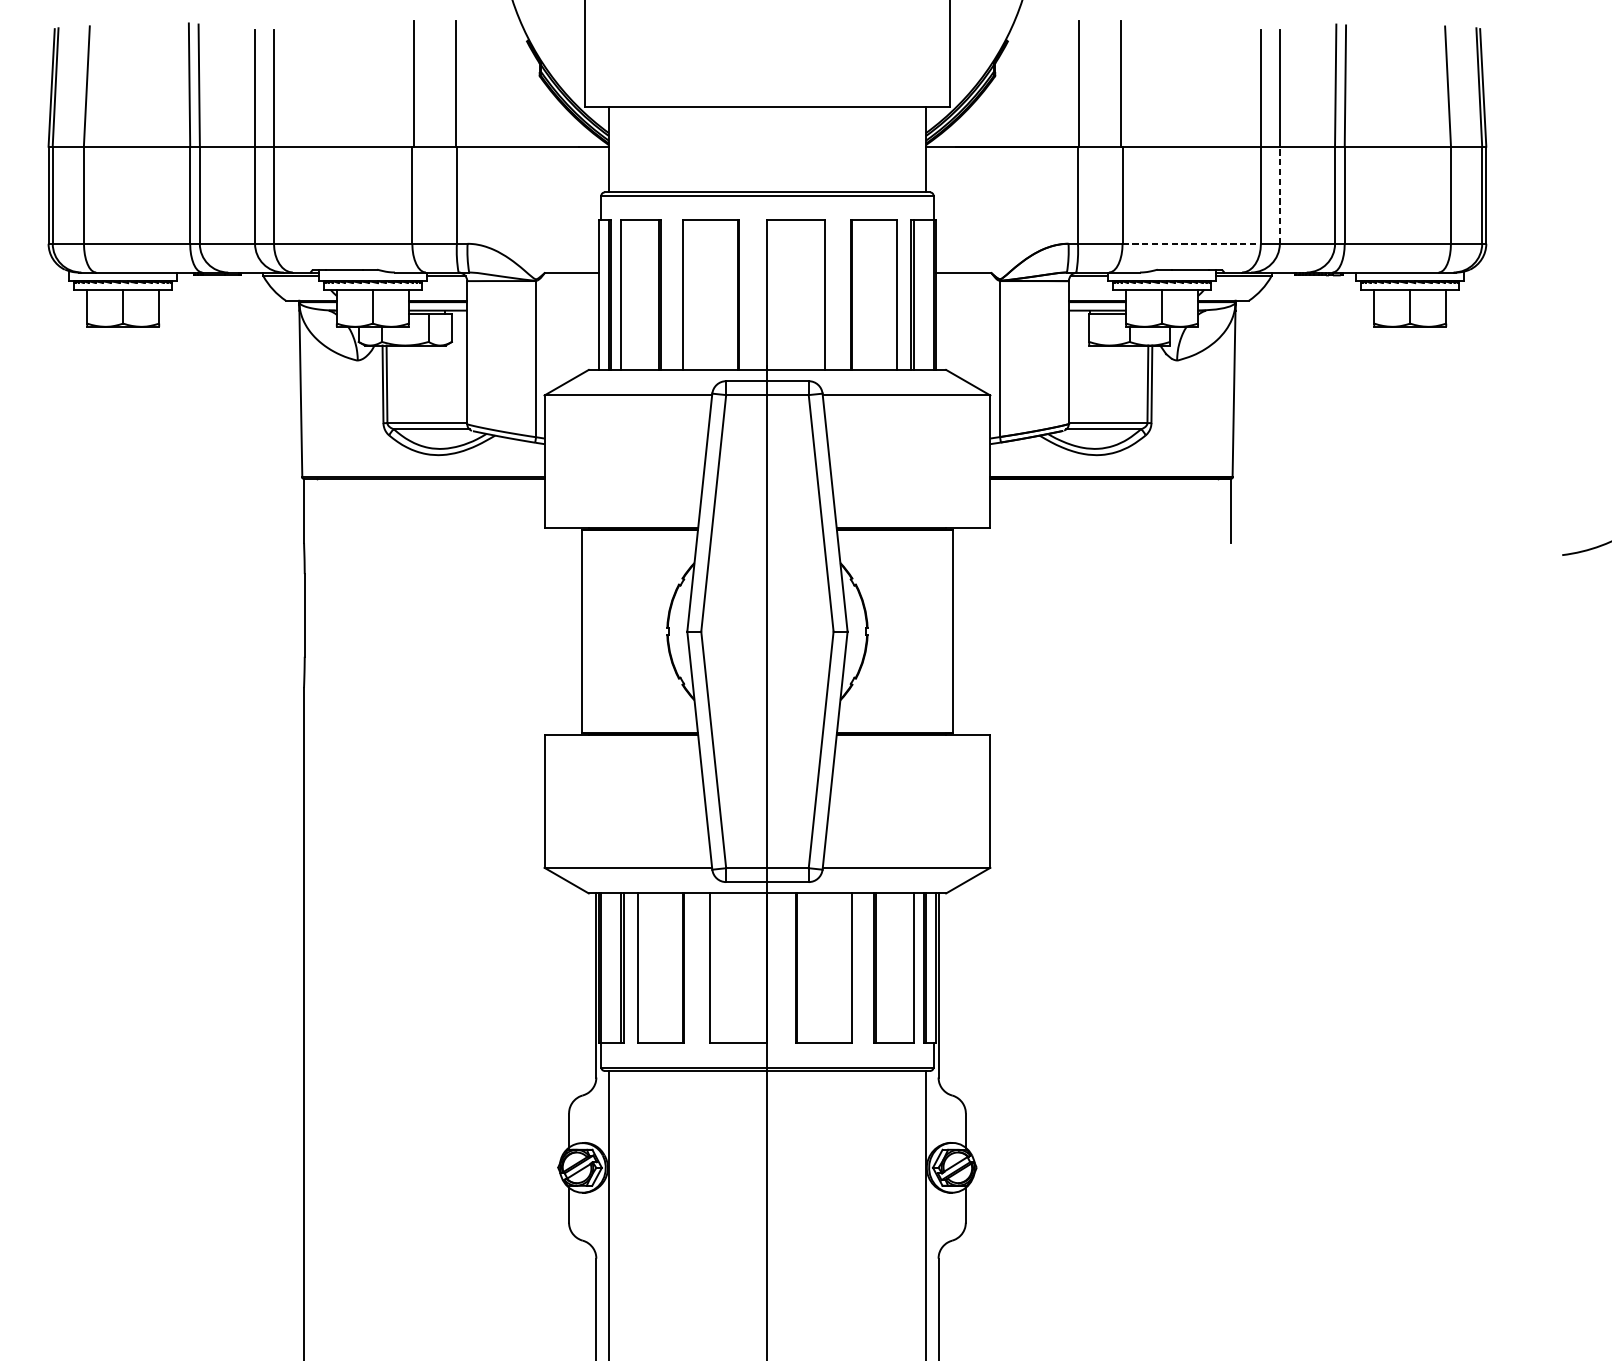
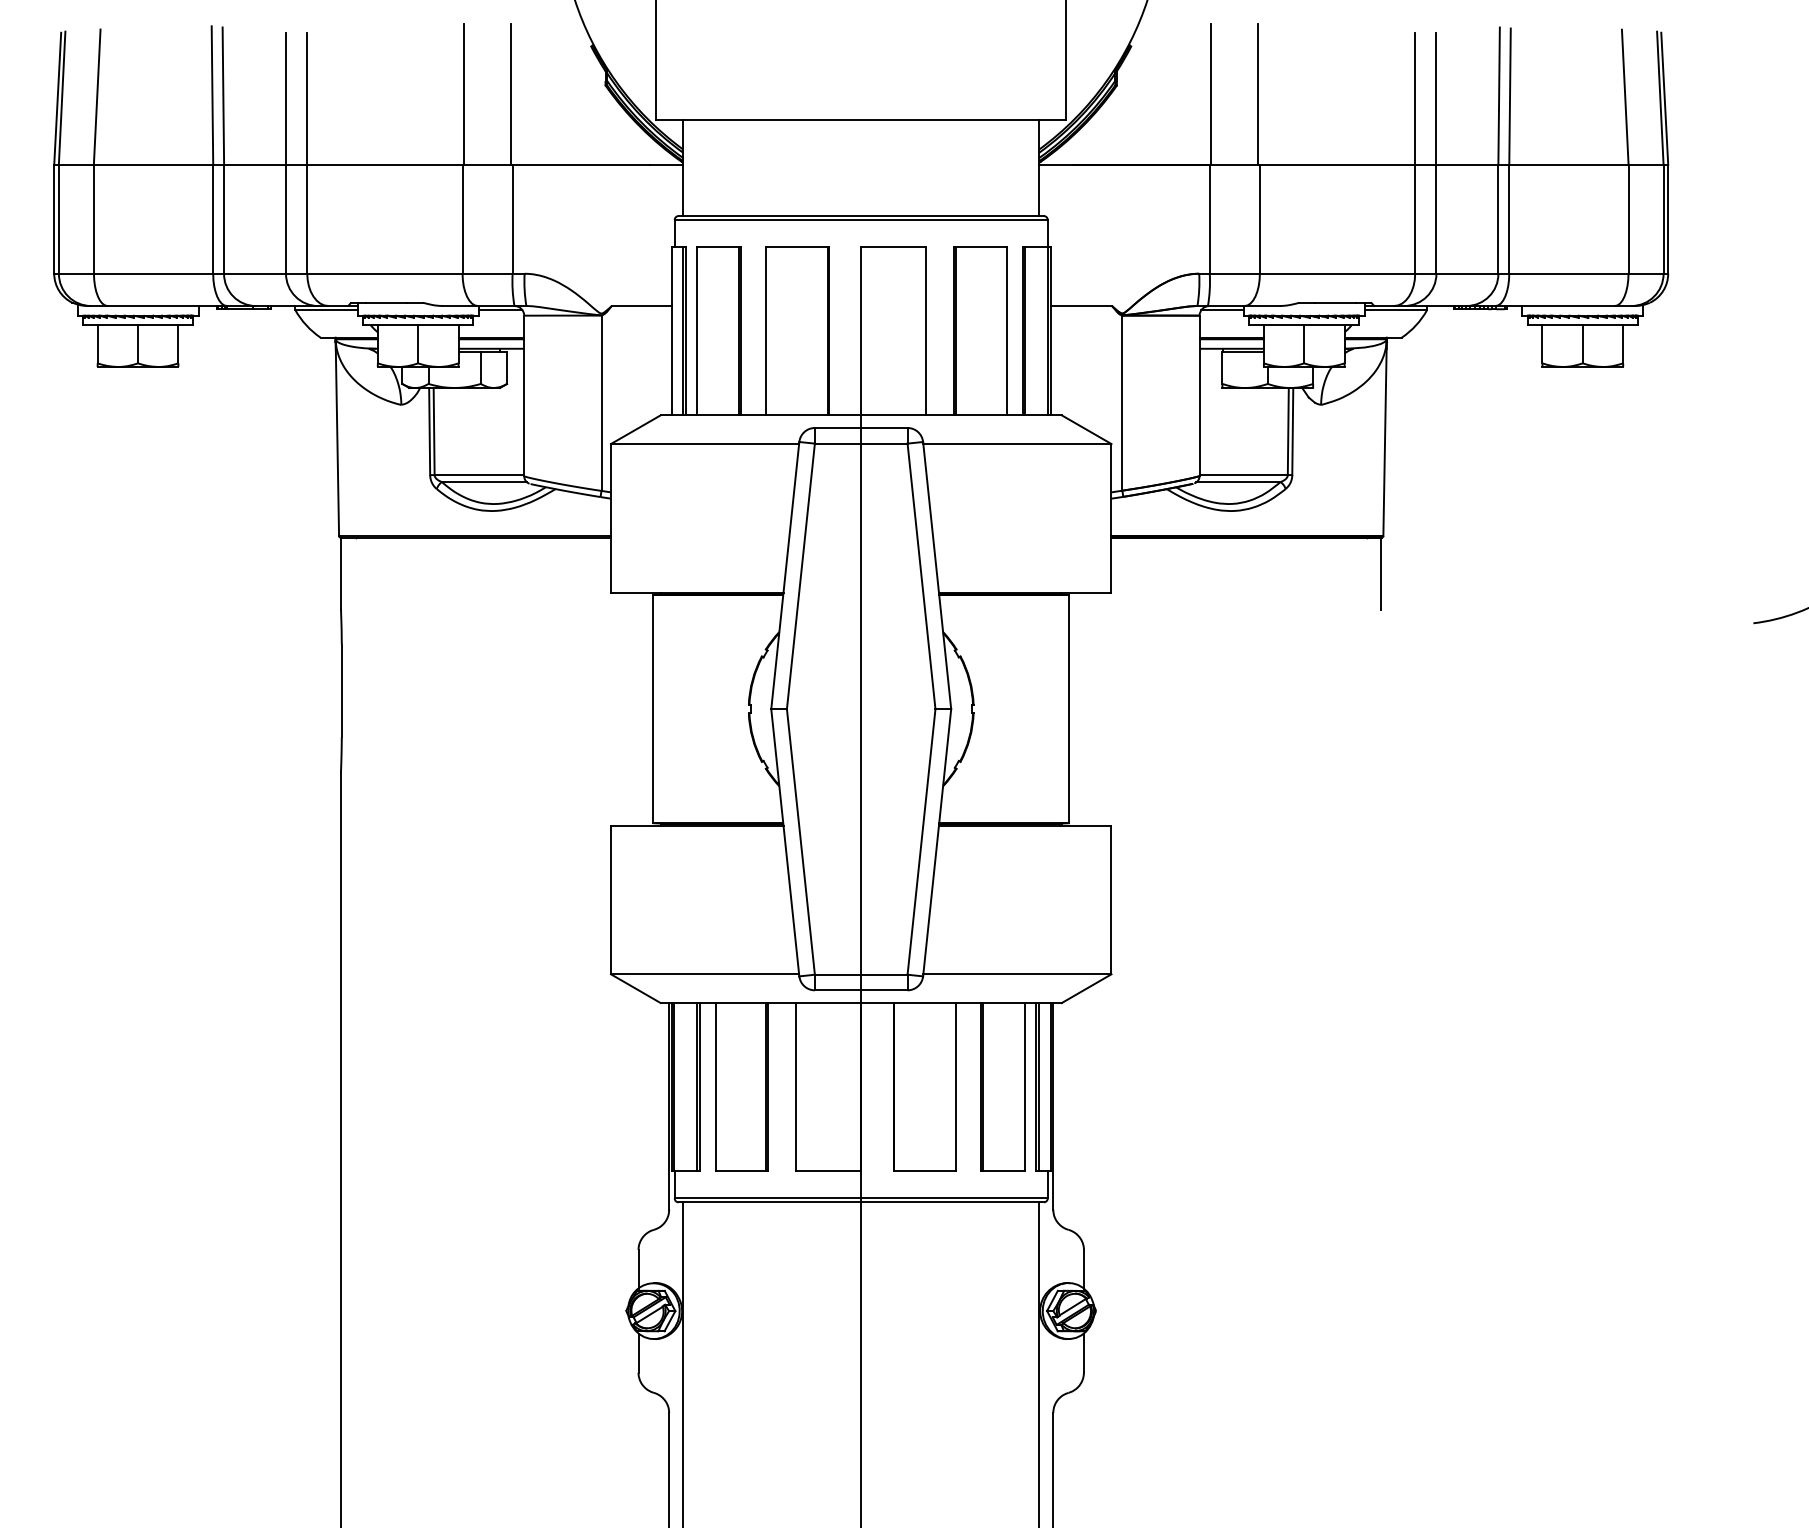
line: (1279, 194) -> (1436, 218), dashed -> solid
line: (1191, 243) -> (1337, 273), dashed -> solid

